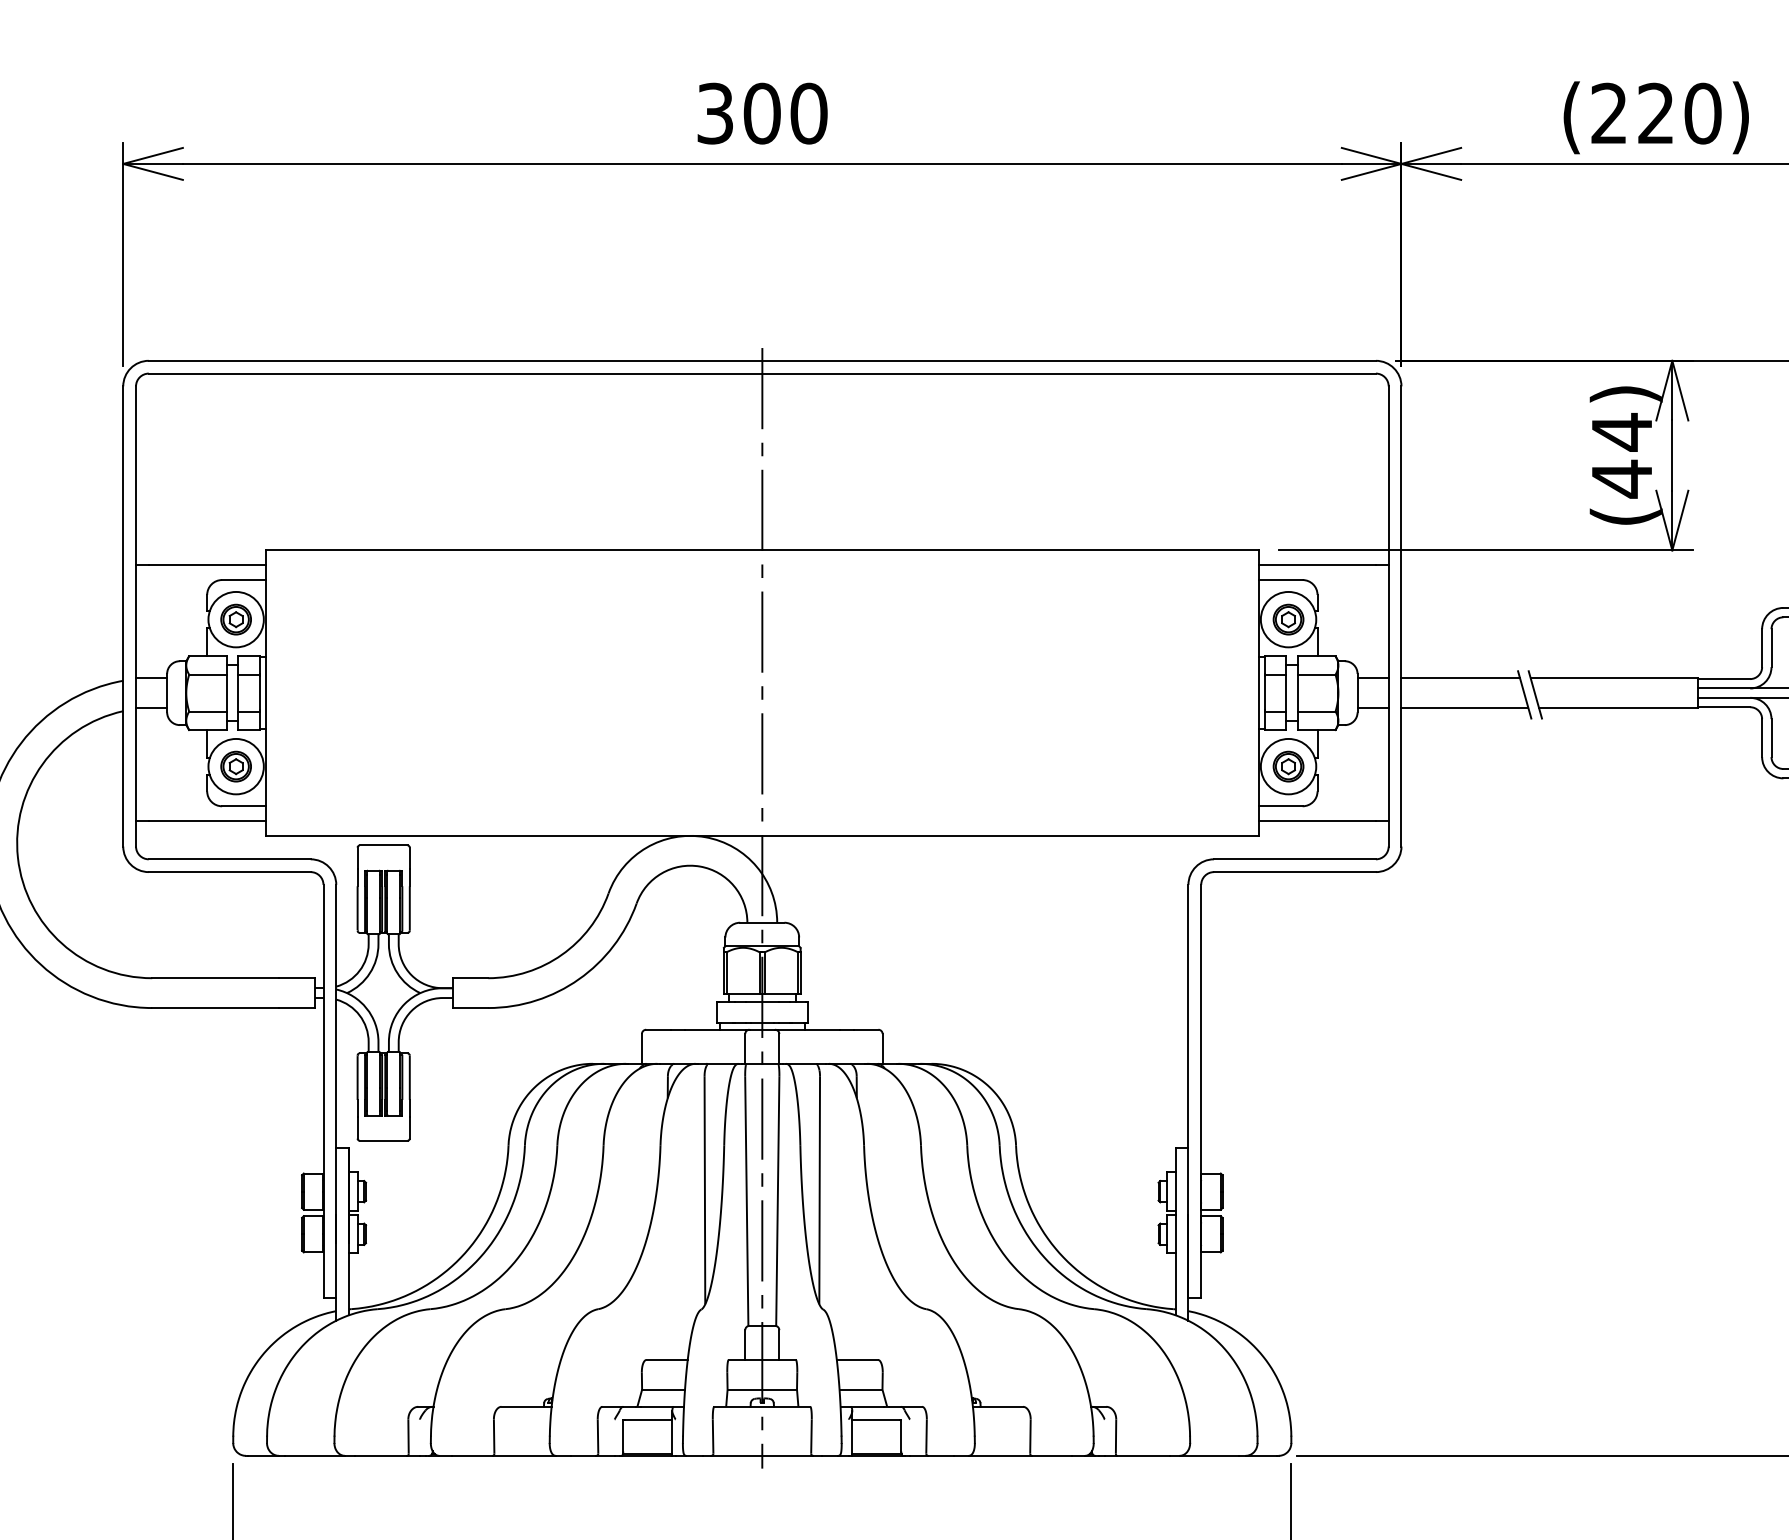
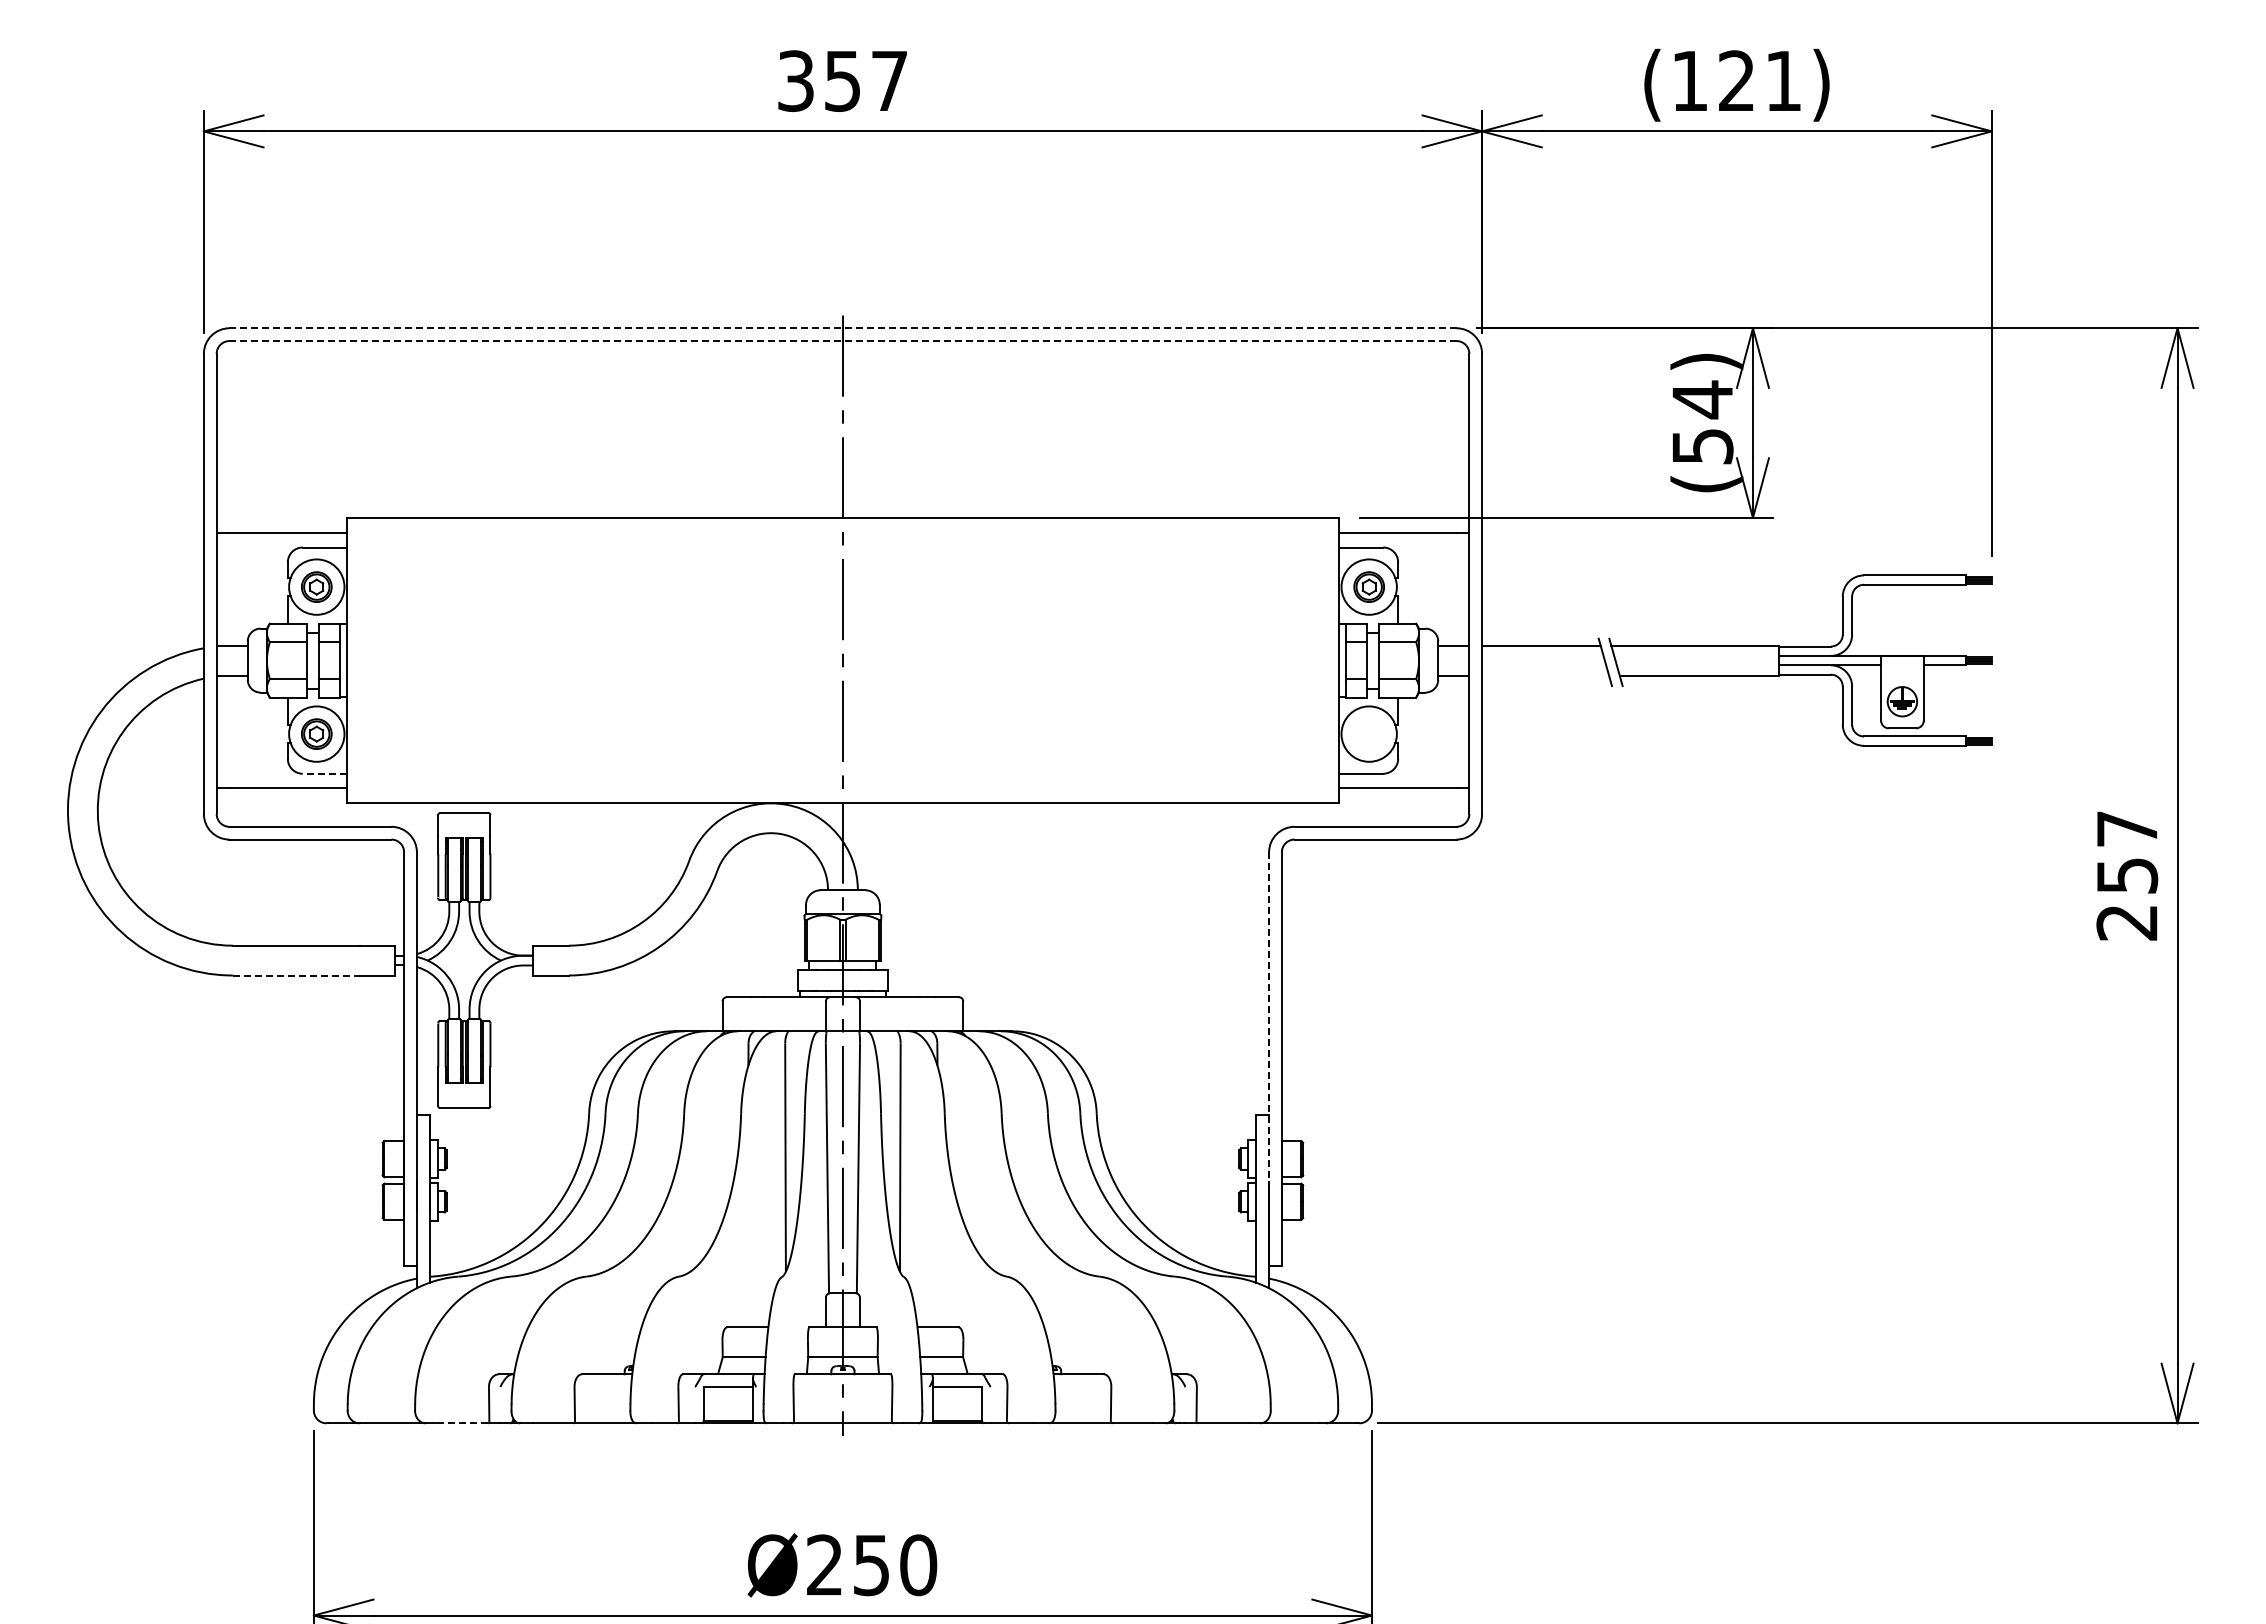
text: (1656, 113) -> (1737, 80), (220) -> (121)
text: (785, 114) -> (866, 81), 300 -> 357
line: (762, 361) -> (843, 328), solid -> dashed
line: (762, 374) -> (843, 341), solid -> dashed
text: (1621, 479) -> (1702, 446), (44) -> (54)
line: (1464, 708) -> (1545, 675), removed
part: (1287, 766) -> (1368, 733), removed
line: (243, 806) -> (324, 773), solid -> dashed
line: (215, 1008) -> (296, 975), solid -> dashed
line: (1188, 1055) -> (1269, 1022), solid -> dashed
line: (380, 1456) -> (461, 1423), solid -> dashed

